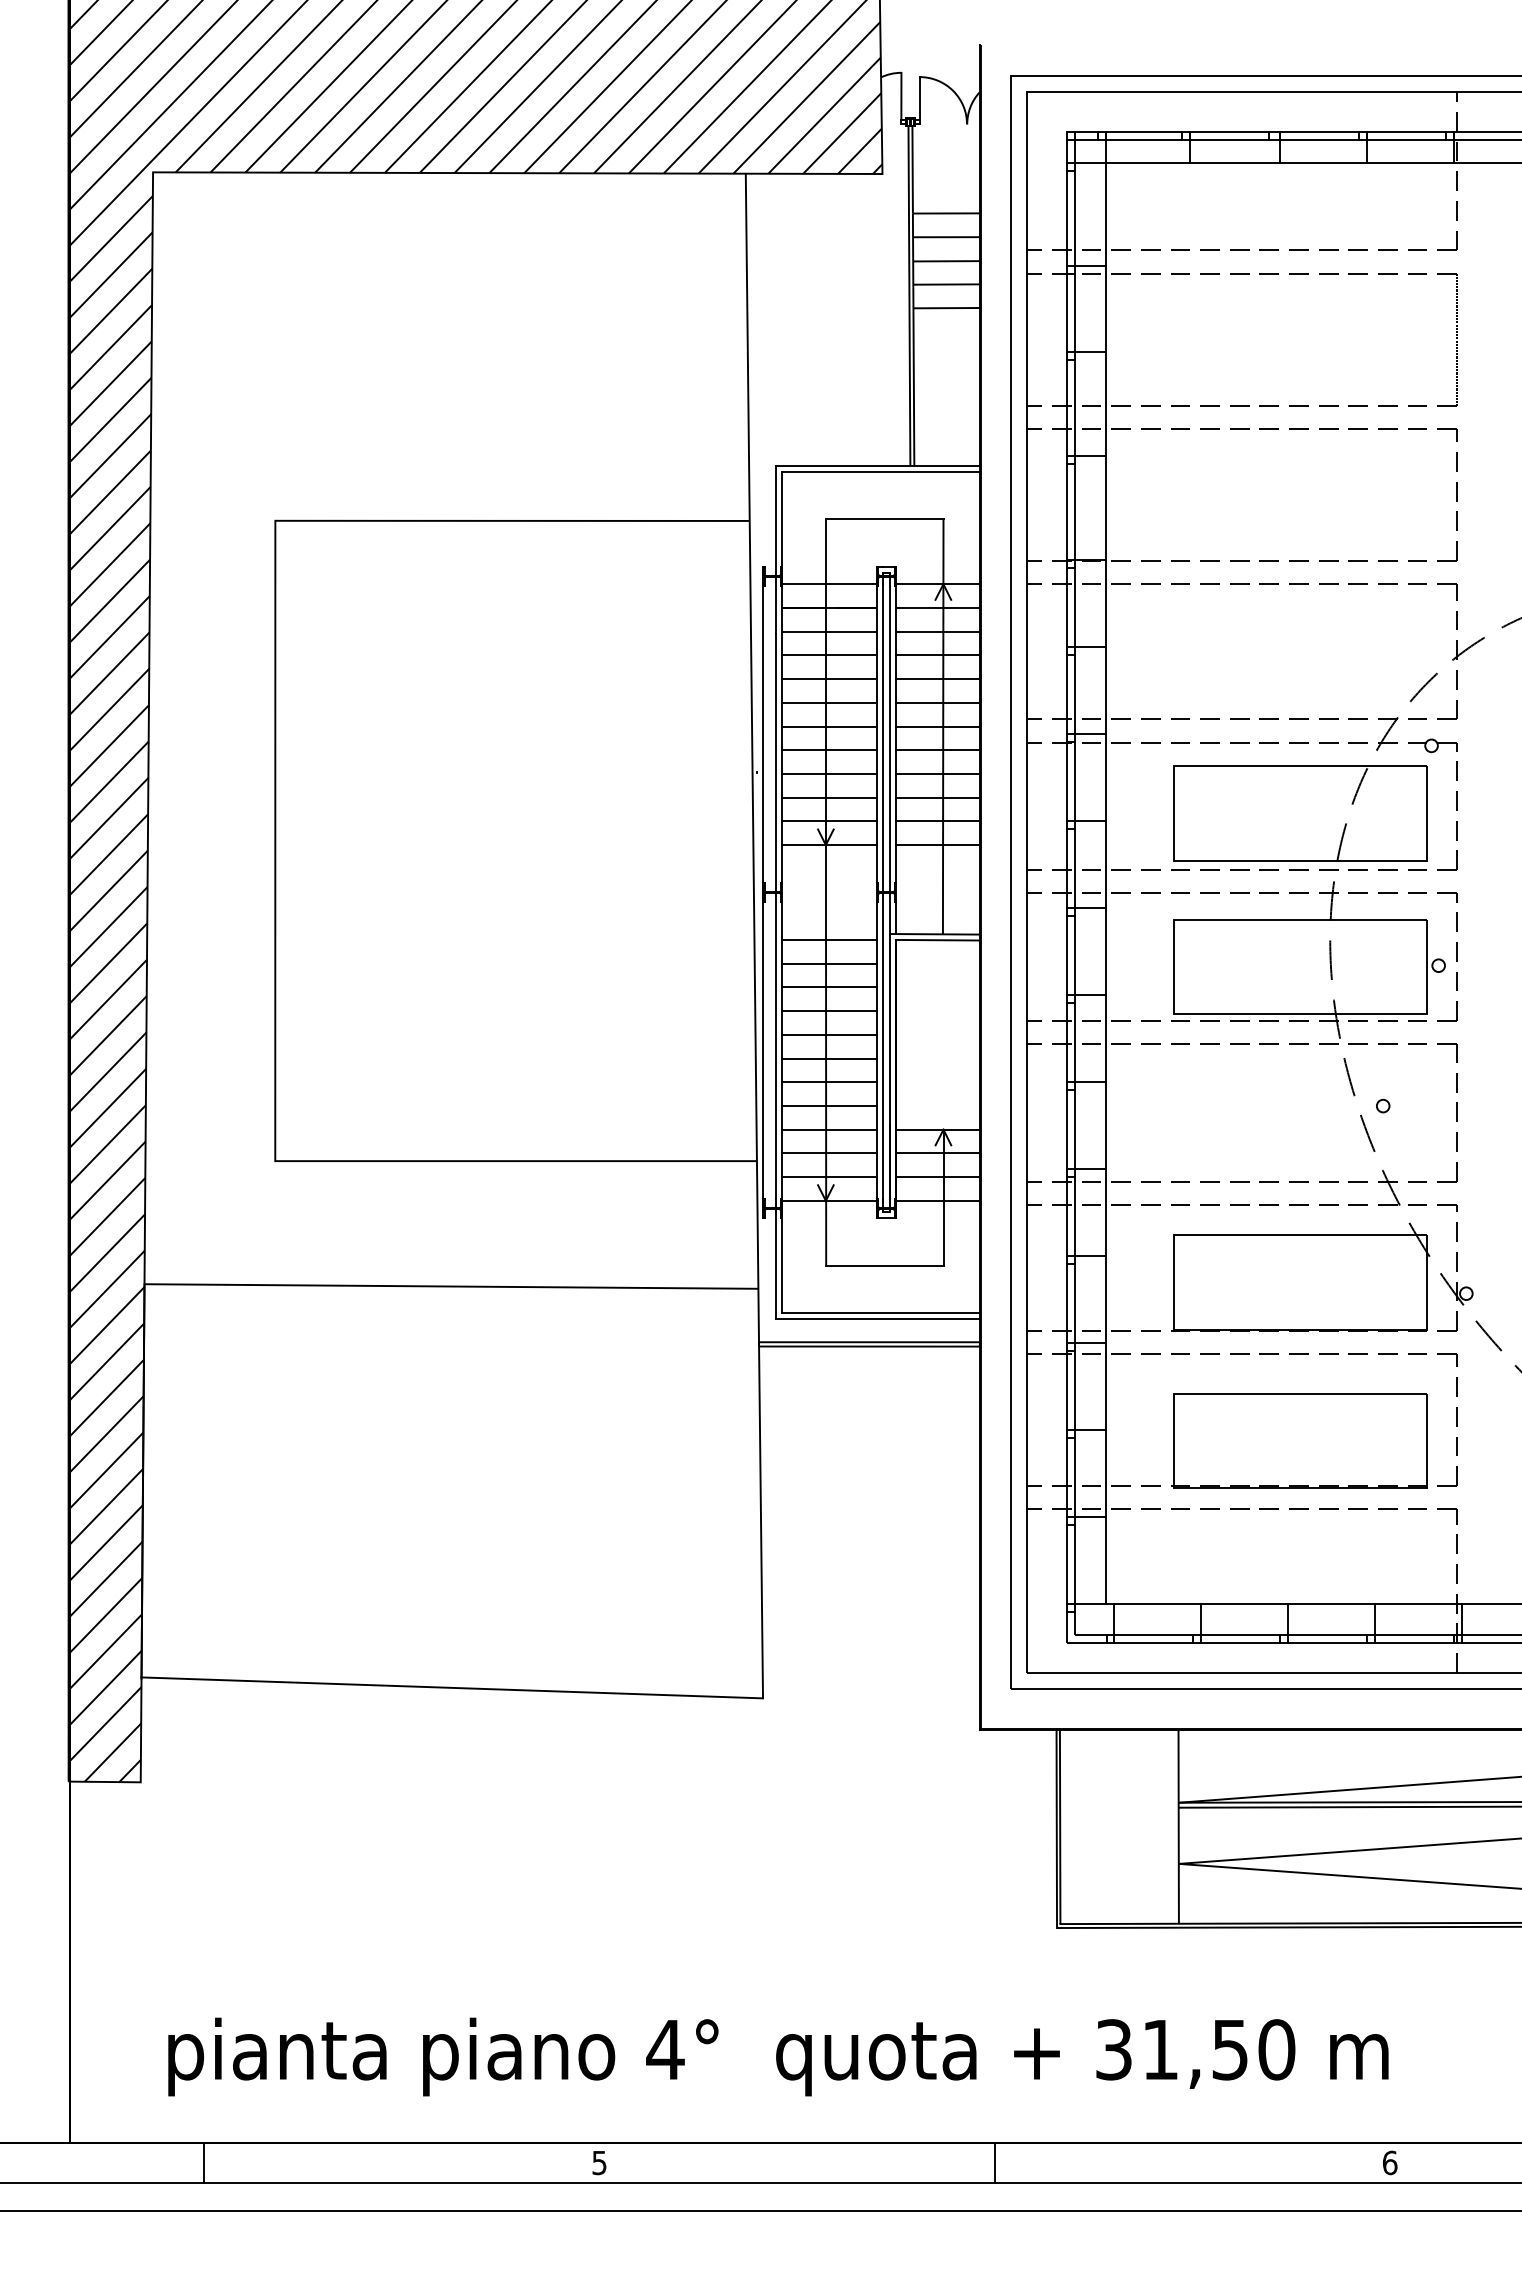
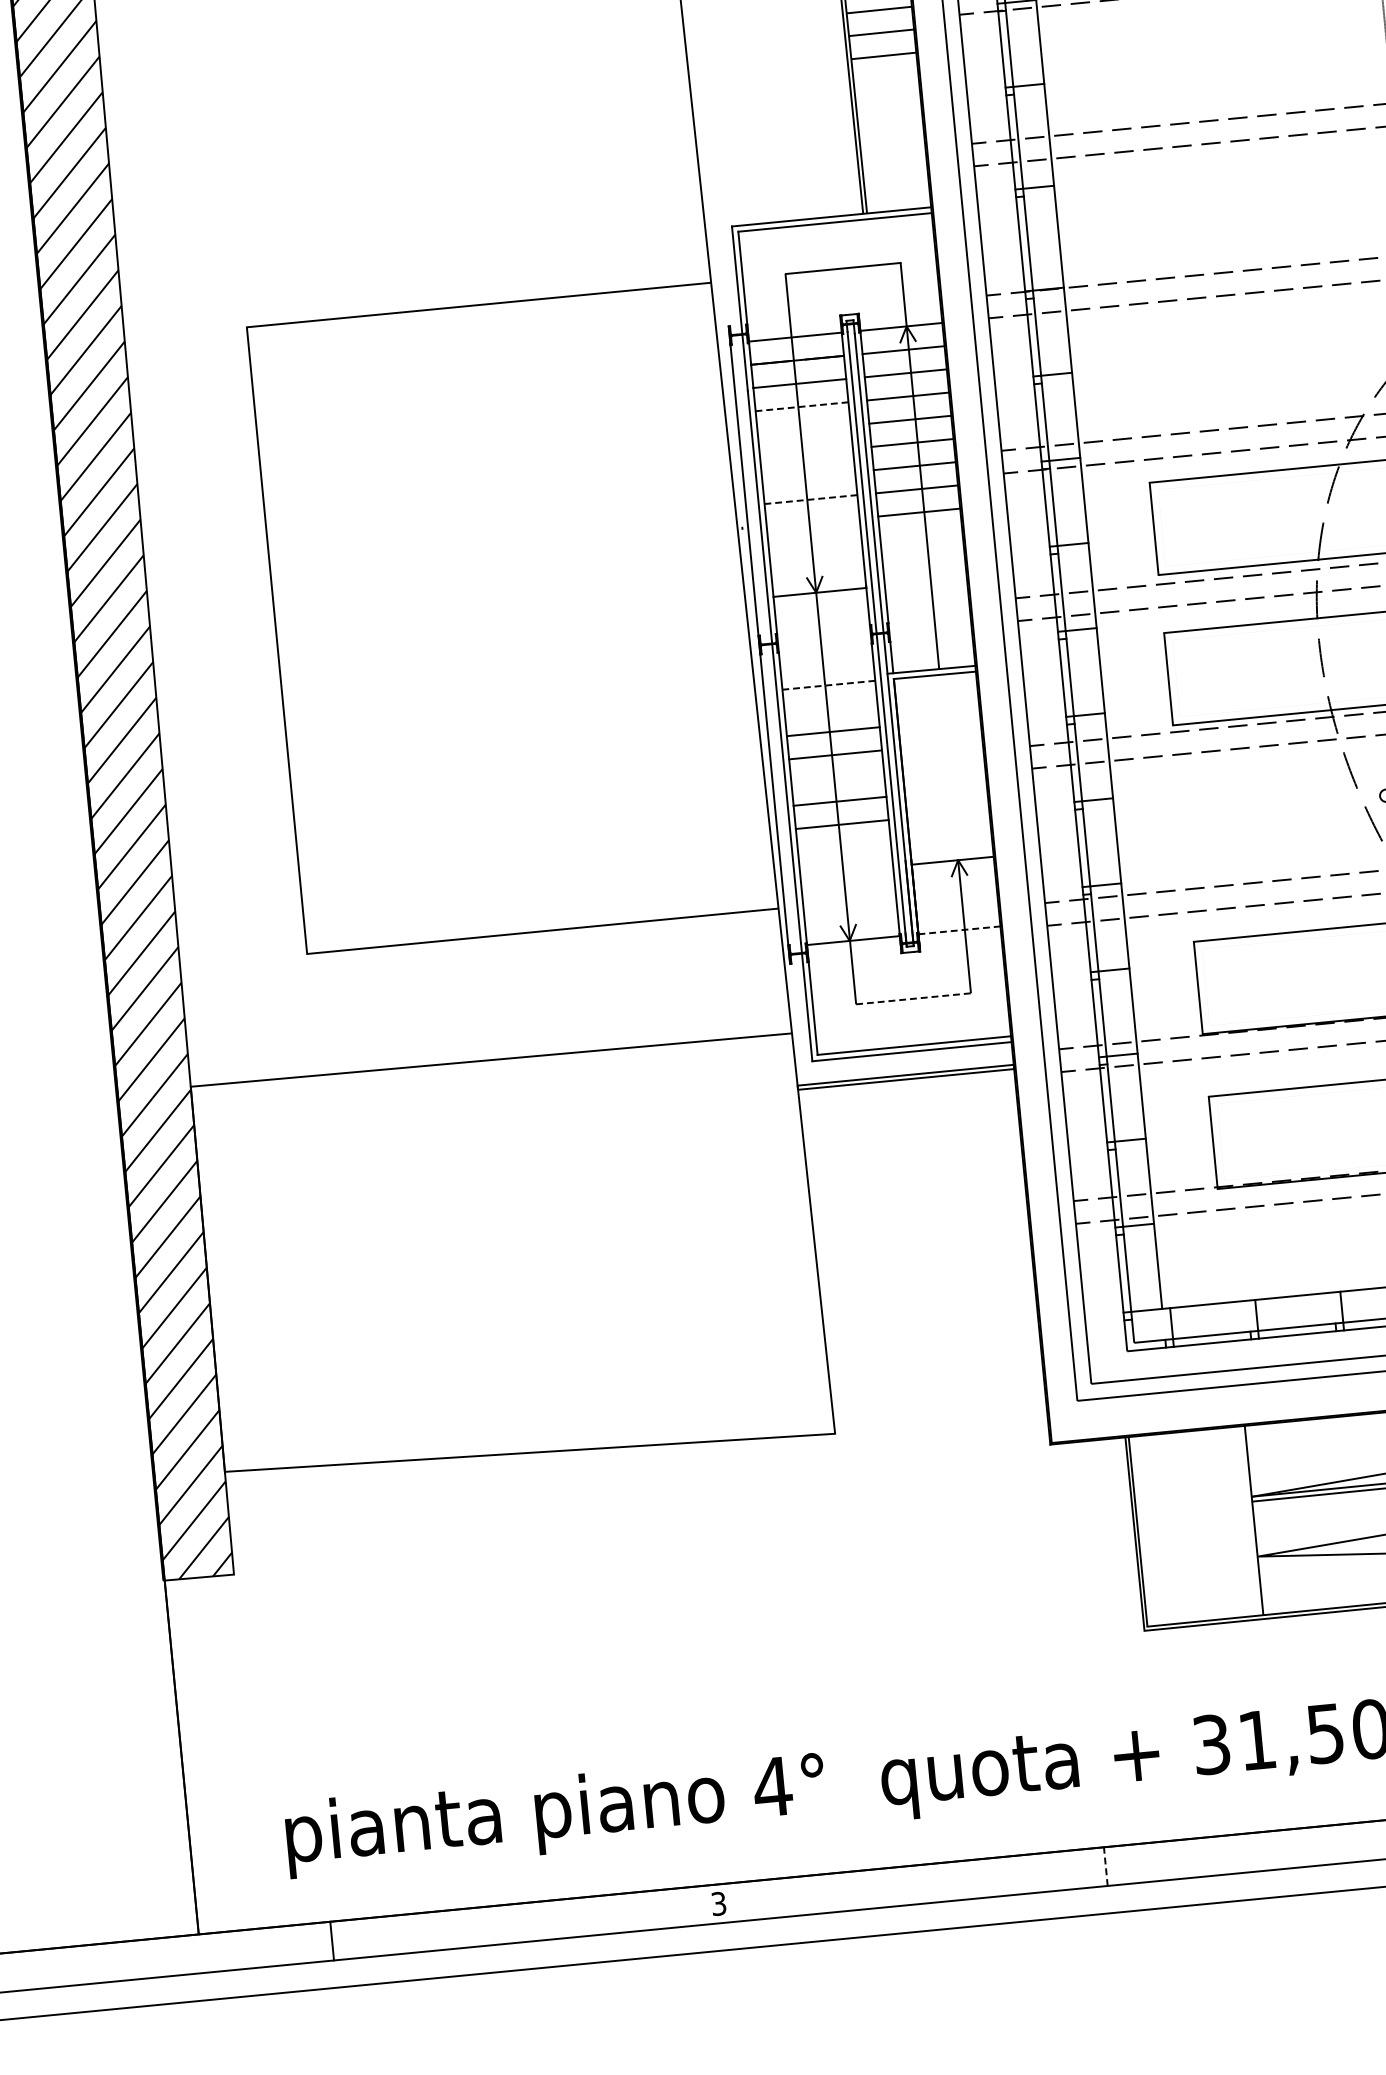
line: (829, 655) -> (801, 406), solid -> dashed
line: (829, 679) -> (804, 430), removed
line: (829, 702) -> (806, 452), removed
line: (829, 726) -> (808, 476), removed
line: (829, 750) -> (810, 499), solid -> dashed
line: (829, 773) -> (813, 522), removed
line: (829, 797) -> (815, 545), removed
line: (937, 797) -> (920, 535), removed
line: (829, 821) -> (817, 569), removed
line: (937, 821) -> (923, 559), removed
line: (937, 845) -> (925, 582), removed
line: (829, 939) -> (828, 684), solid -> dashed
line: (829, 963) -> (830, 708), removed
line: (829, 1034) -> (837, 777), removed
line: (829, 1105) -> (844, 847), removed
line: (829, 1129) -> (846, 870), removed
line: (829, 1153) -> (848, 894), removed
line: (937, 1153) -> (954, 884), removed
line: (829, 1177) -> (851, 917), removed
line: (937, 1177) -> (956, 907), removed
line: (937, 1200) -> (958, 930), solid -> dashed
line: (884, 1265) -> (913, 998), solid -> dashed
text: (599, 2162) -> (718, 1903), 5 -> 3
line: (994, 2162) -> (1105, 1866), solid -> dashed

